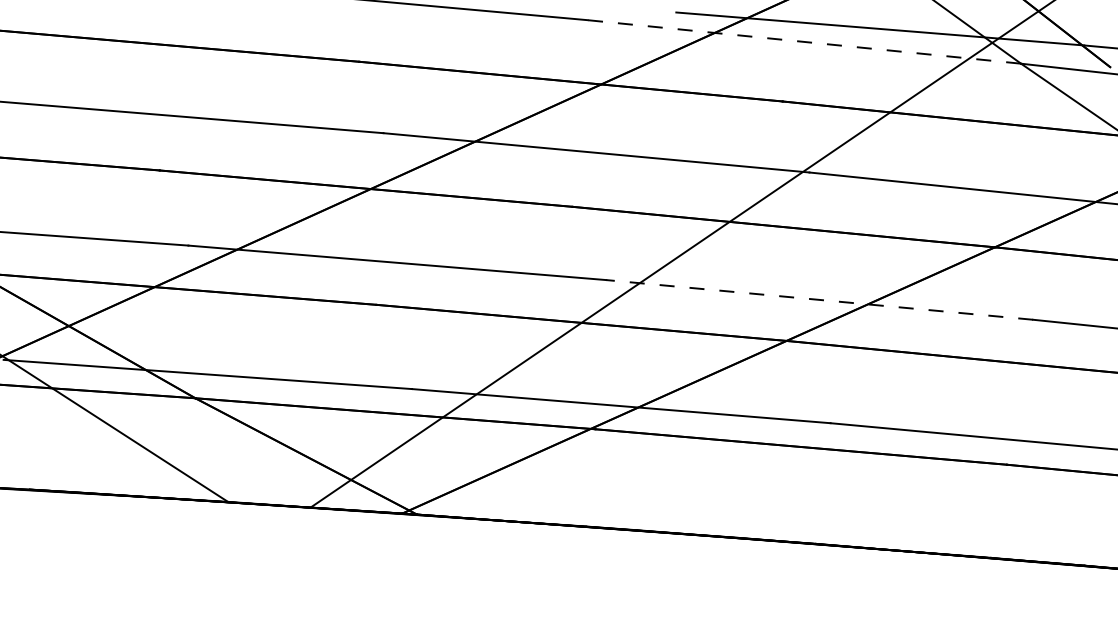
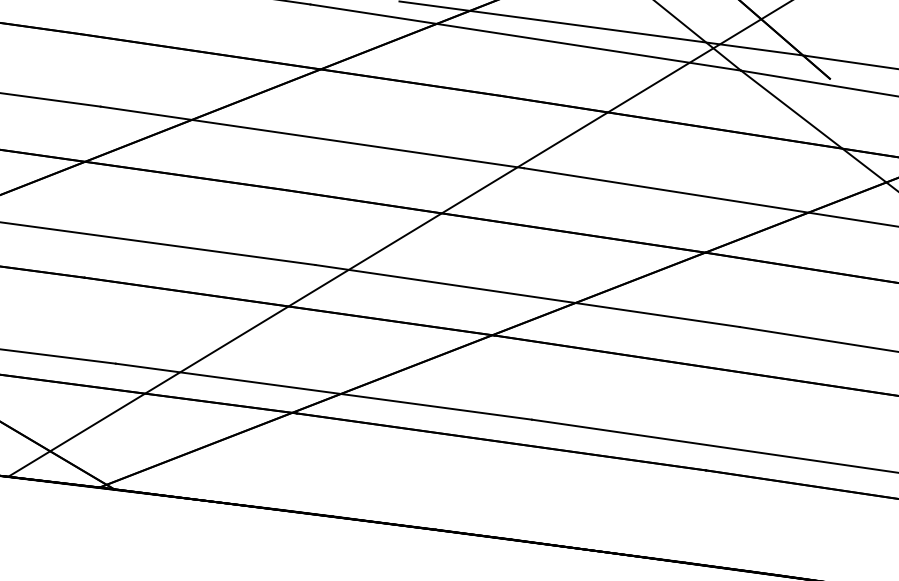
line: (804, 41) -> (525, 37), dashed -> solid
line: (819, 299) -> (527, 295), dashed -> solid

